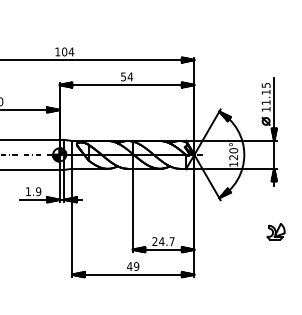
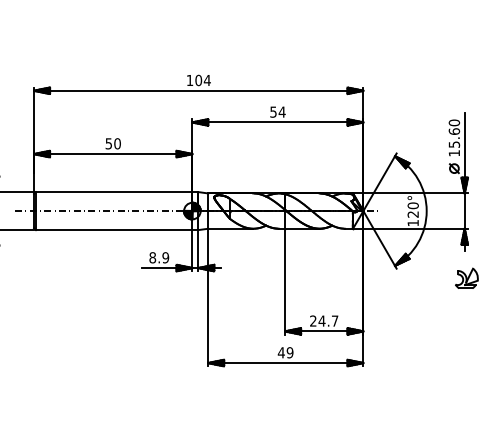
text: (266, 93) -> (454, 133), 11.15 -> 15.60
text: (28, 191) -> (152, 257), 1.9 -> 8.9
part: (275, 230) -> (466, 277), moved

